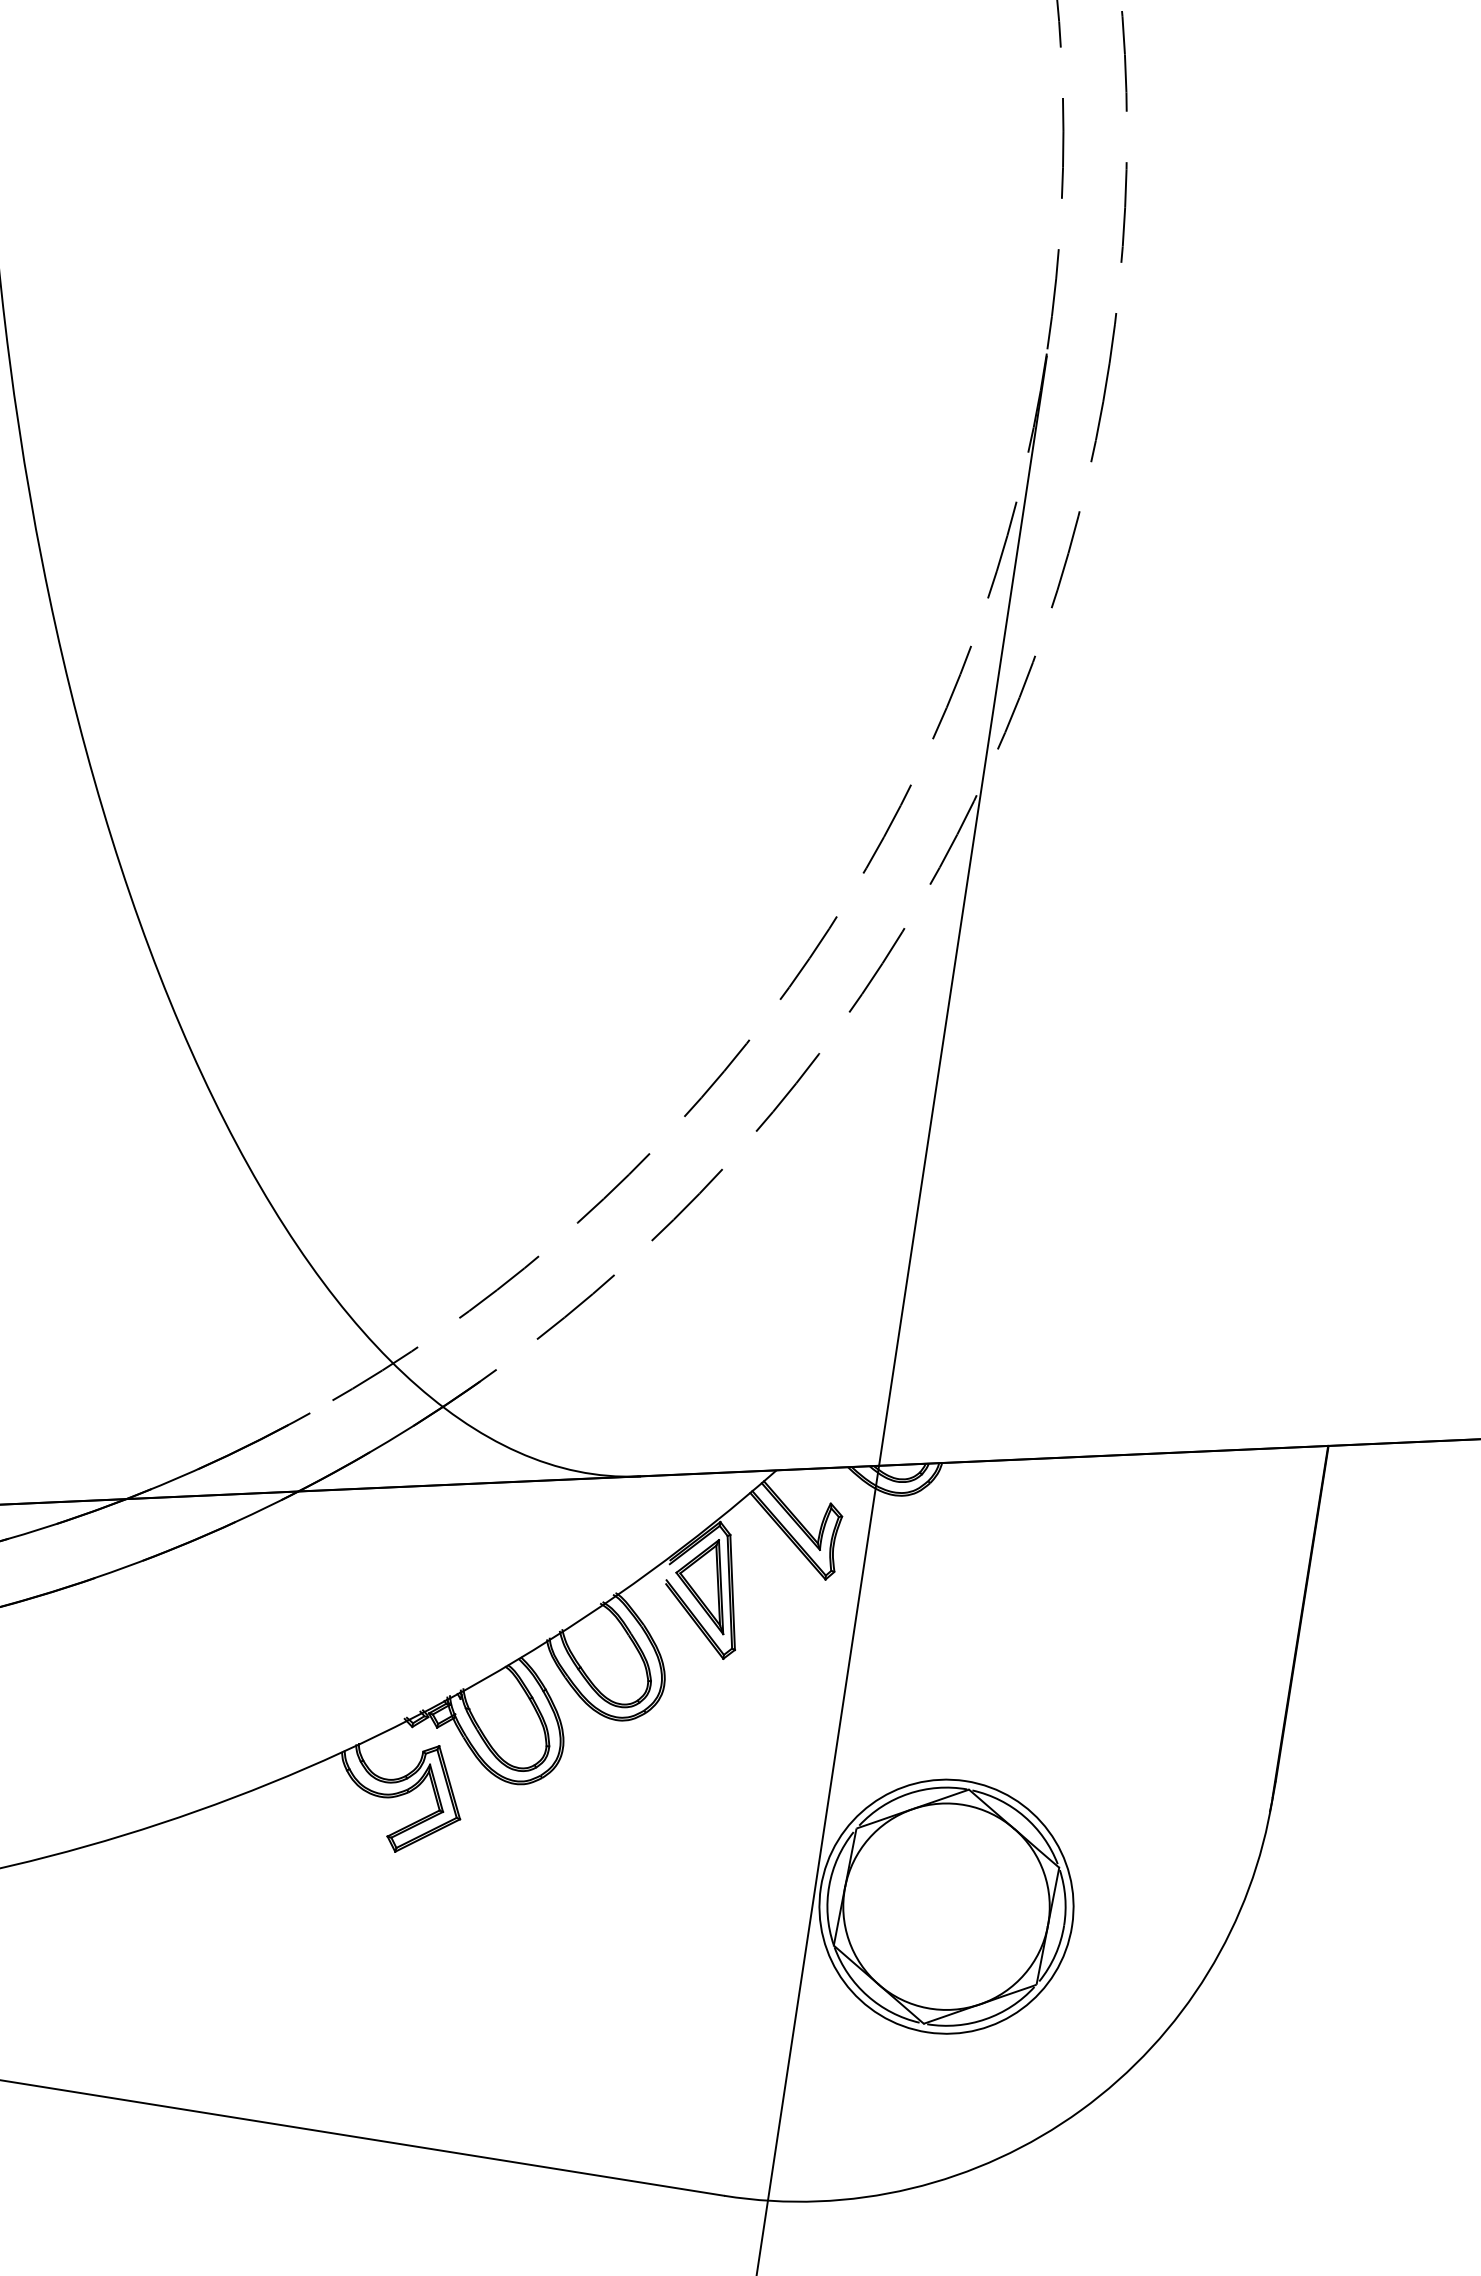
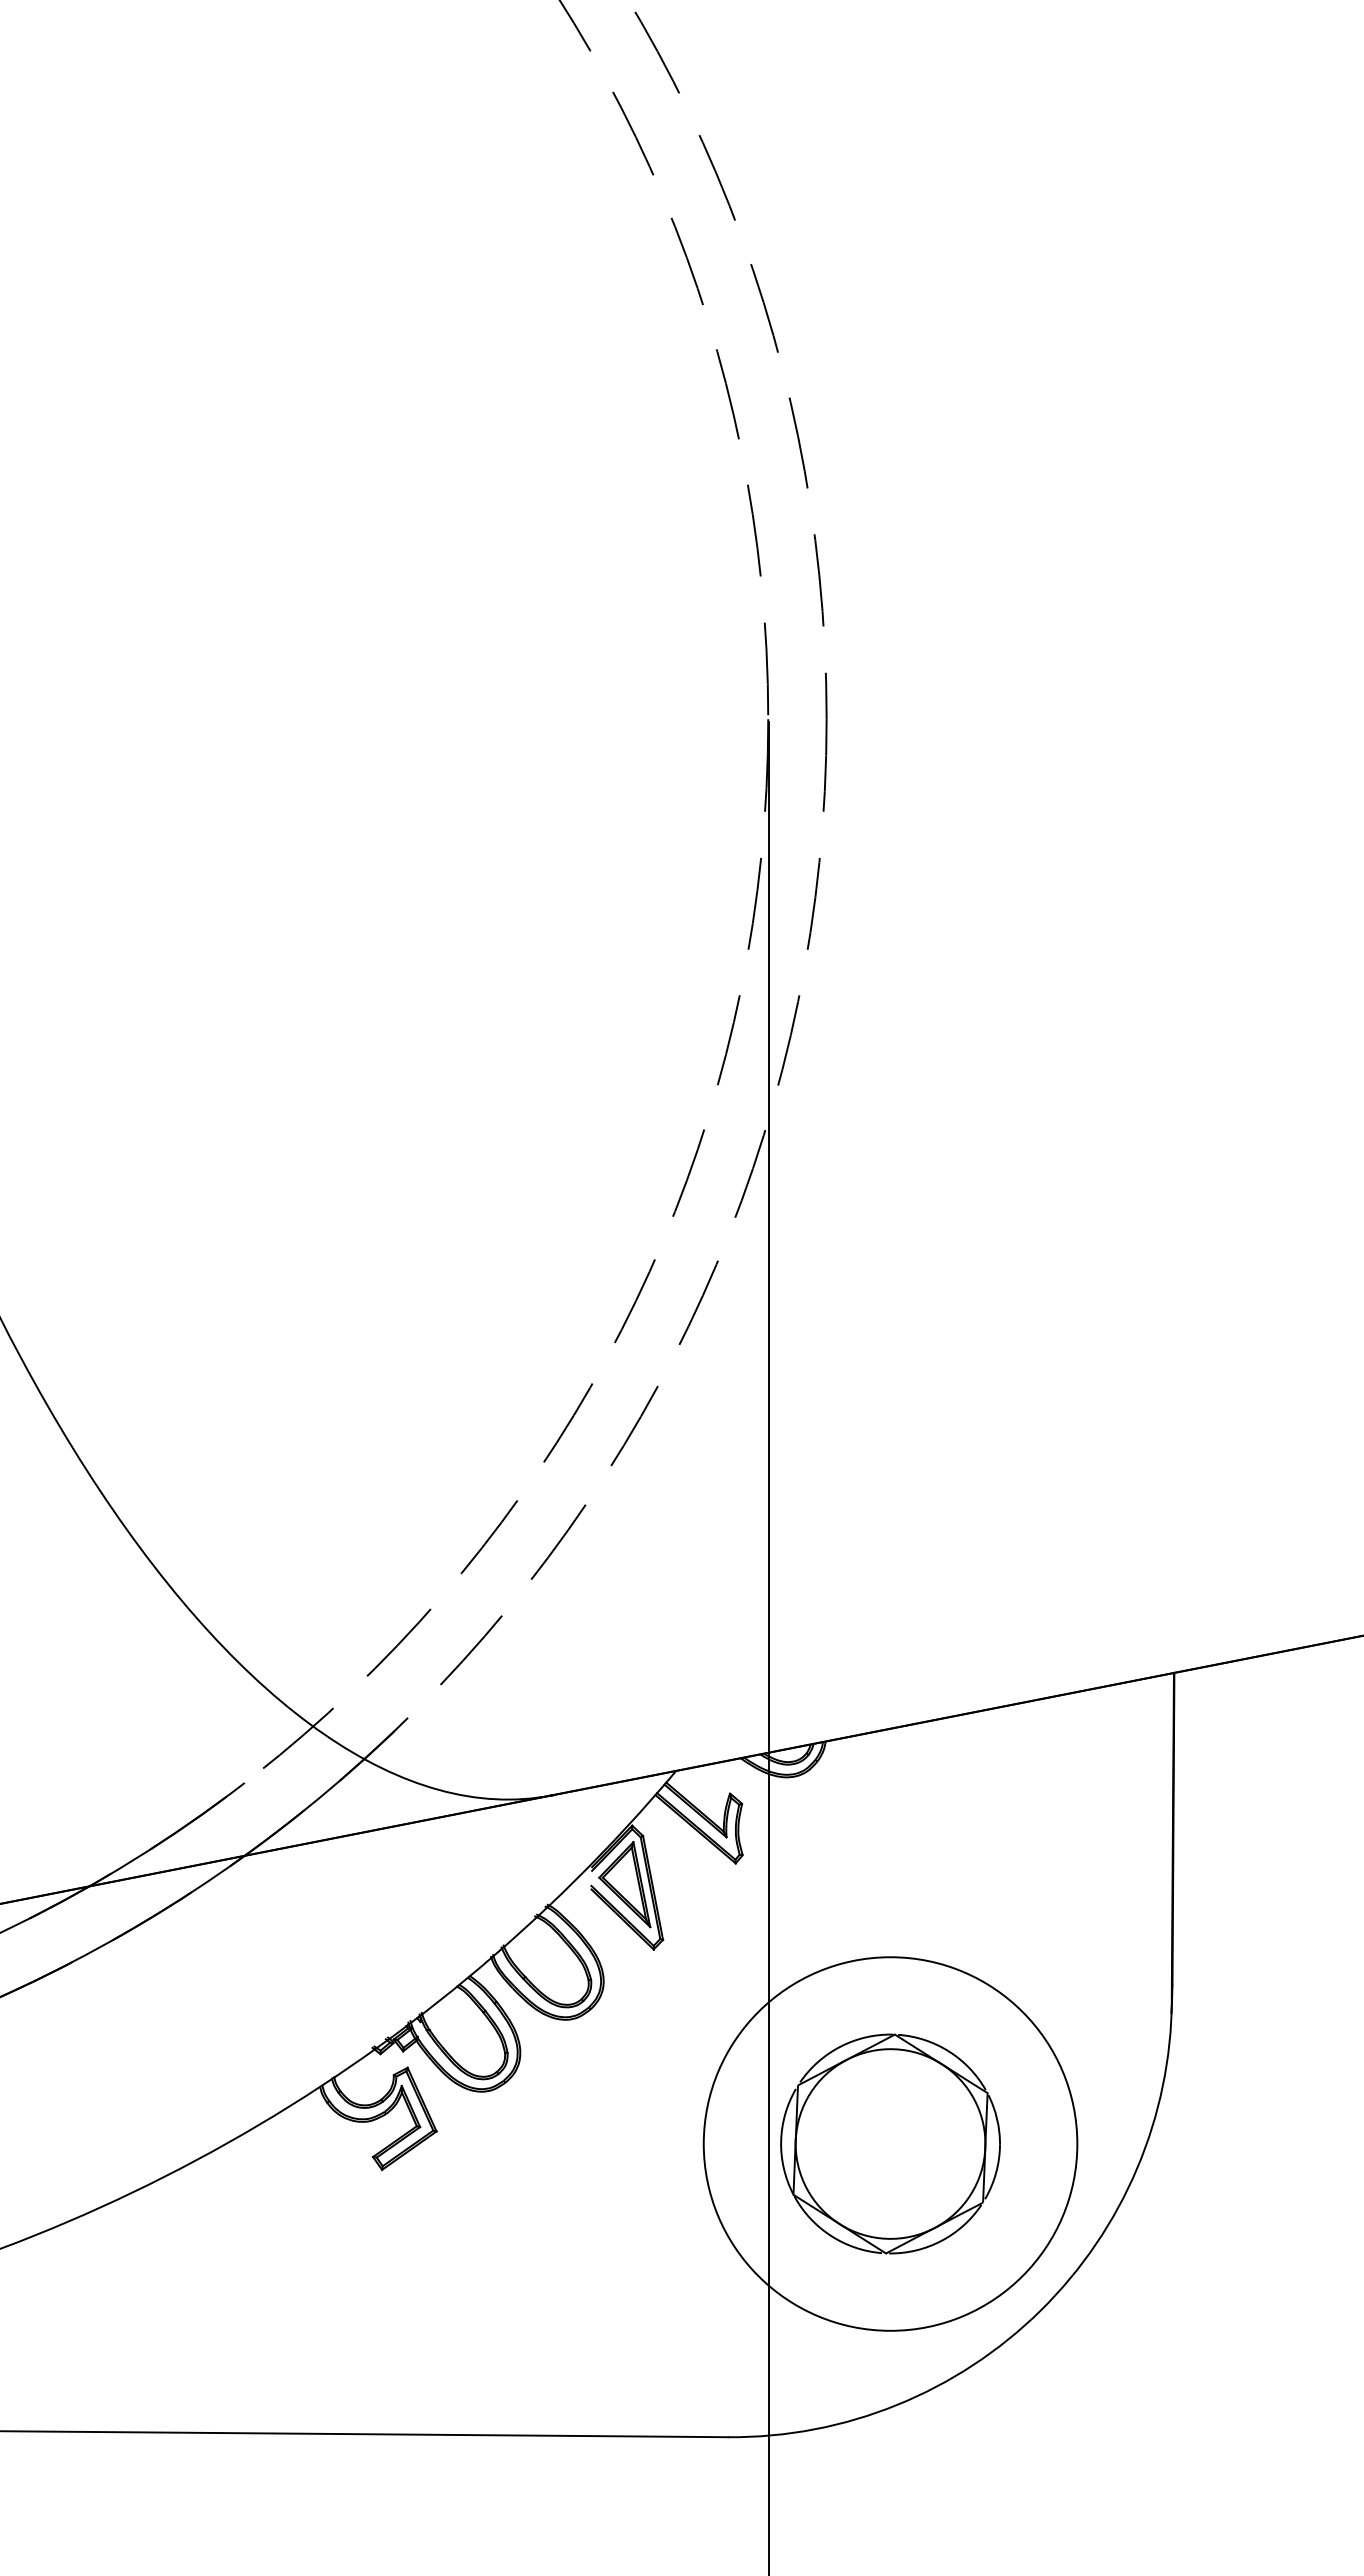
circle: (946, 1906) -> (890, 2143), size x1.6

